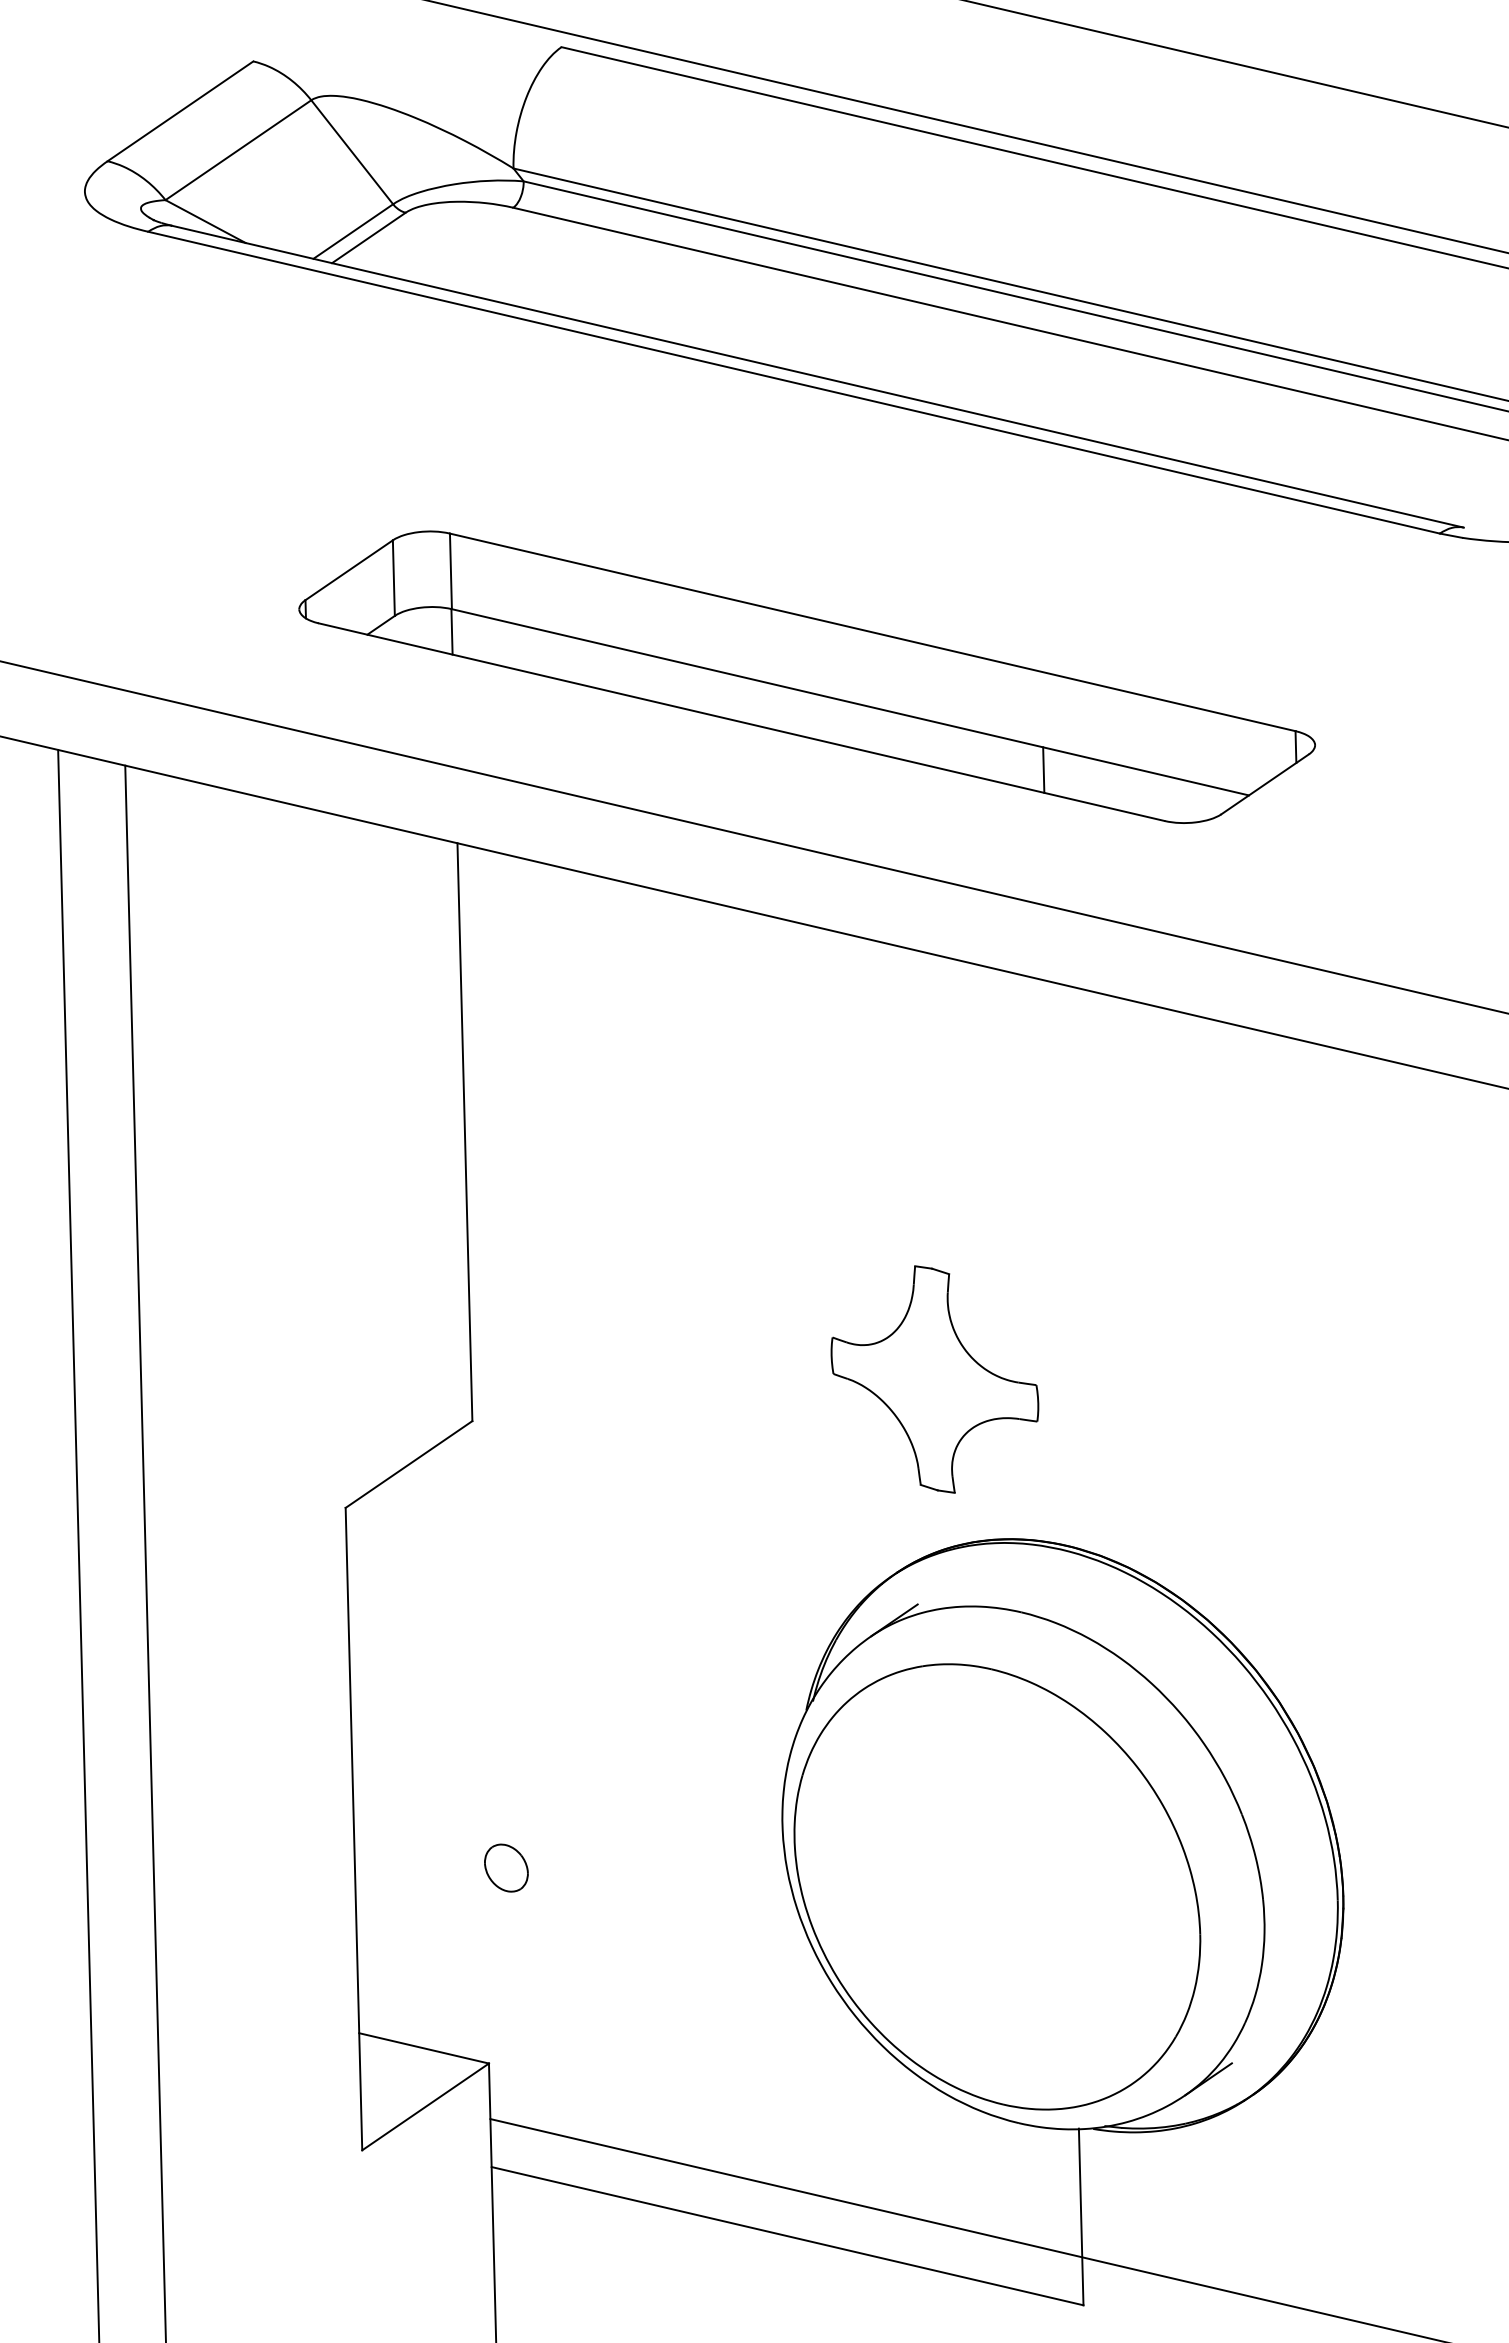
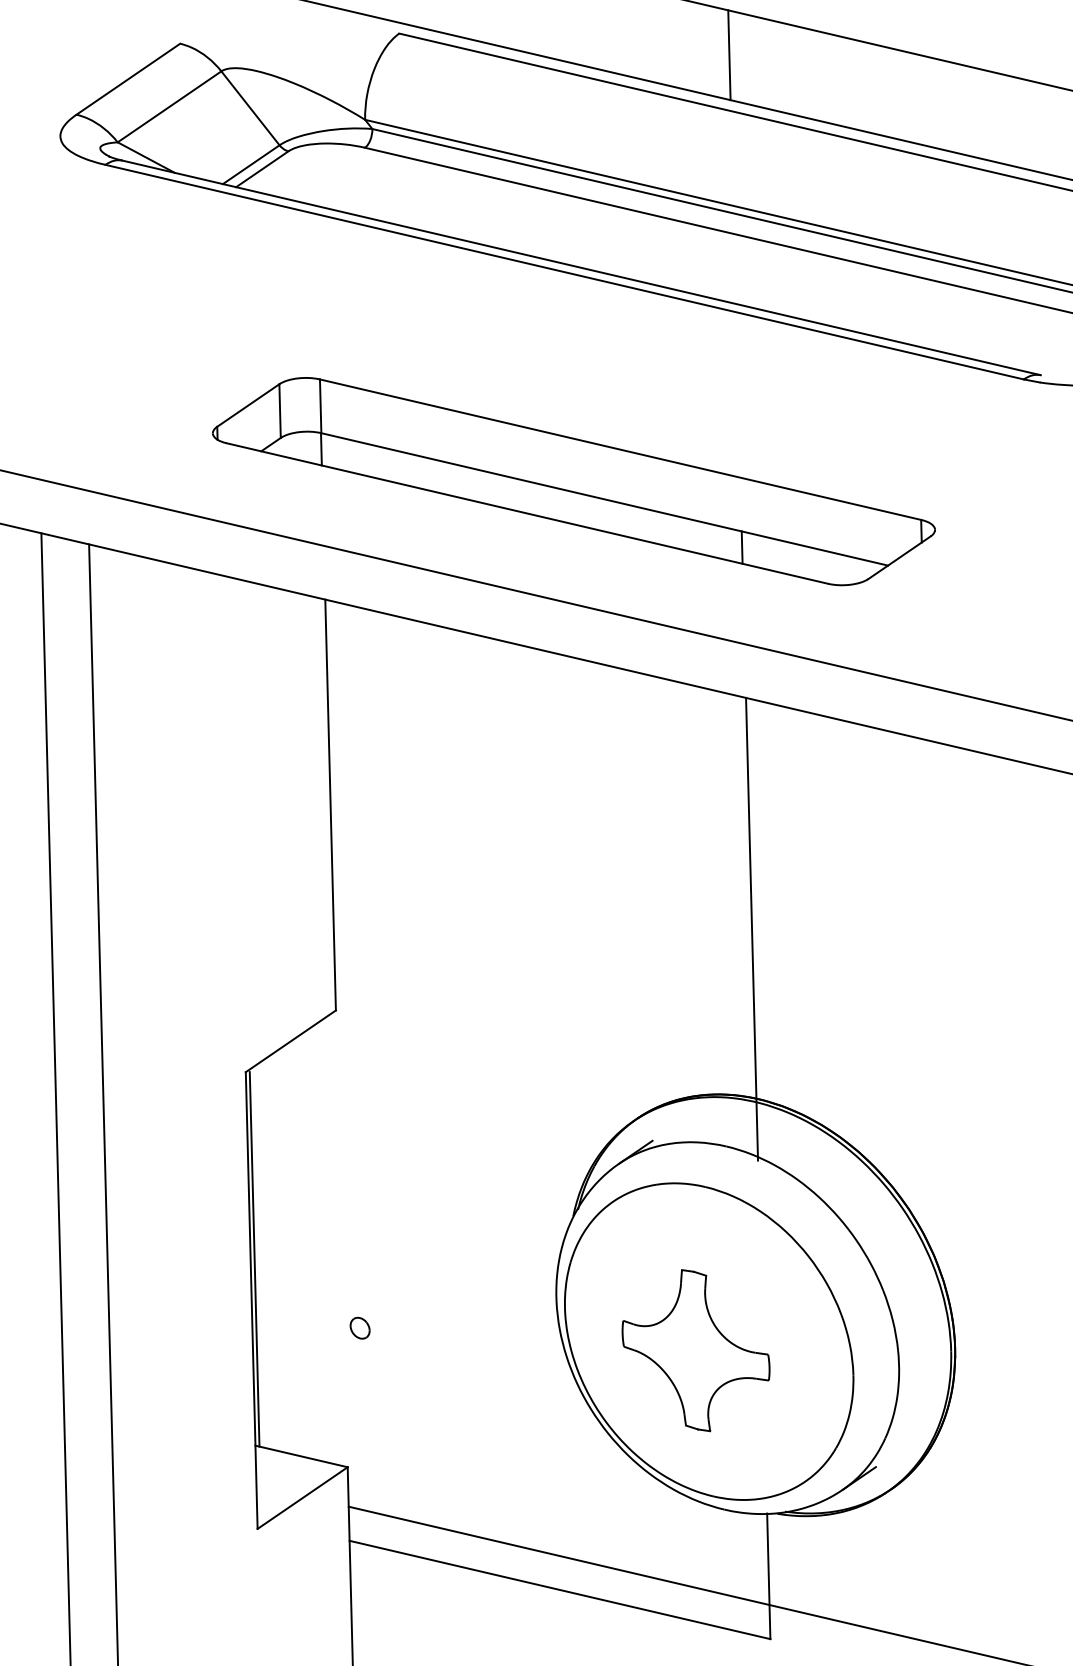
line: (1025, 77) -> (729, 55), added
line: (1057, 1306) -> (751, 928), added
part: (934, 1379) -> (695, 1350), moved
line: (357, 1770) -> (254, 1258), added
part: (506, 1867) -> (360, 1327), size x0.62

